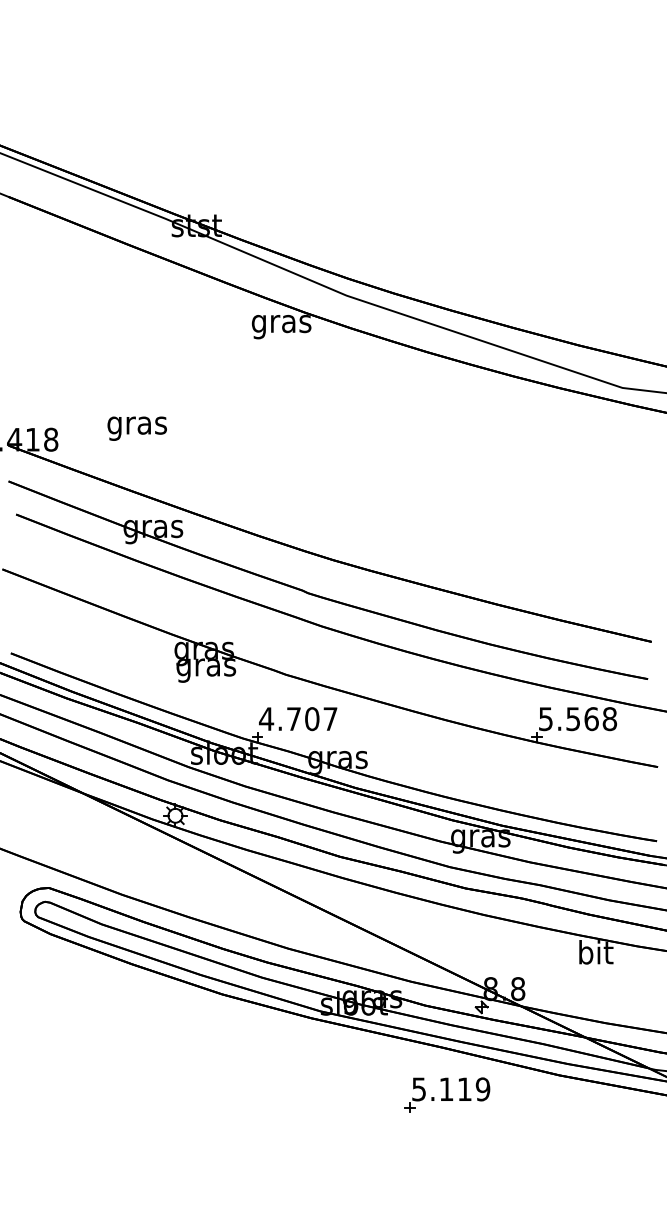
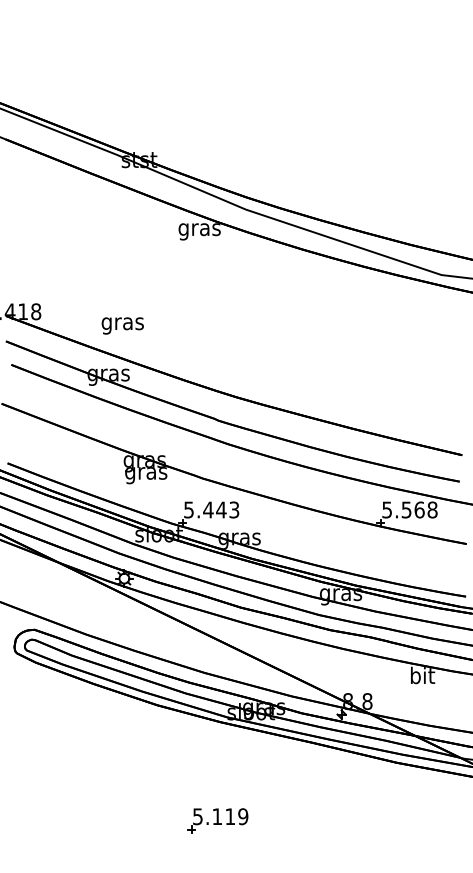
text: (136, 428) -> (122, 325), moved
text: (298, 719) -> (211, 510), 4.707 -> 5.443
part: (447, 1094) -> (218, 820), moved

